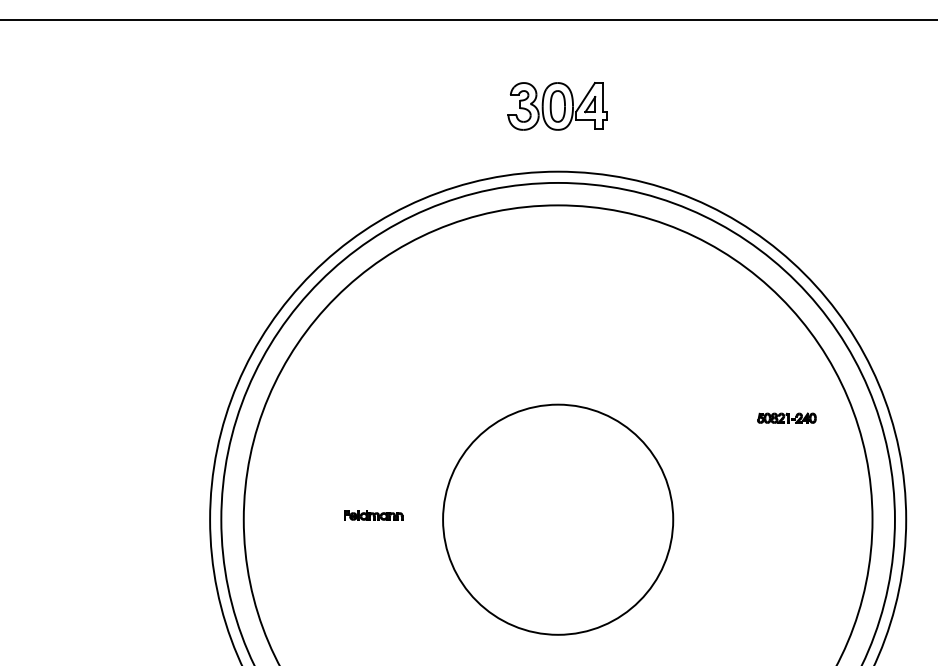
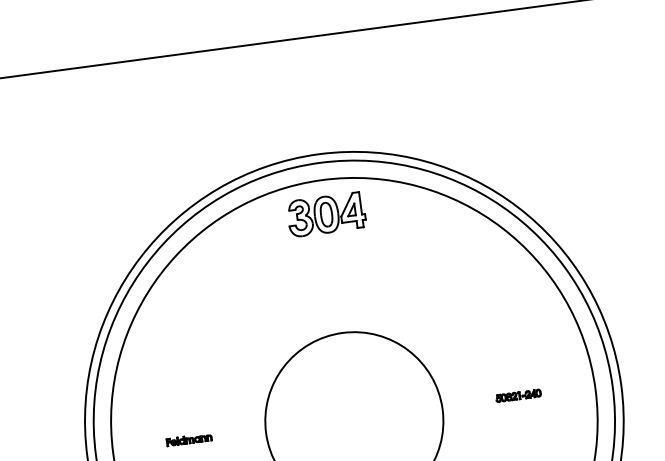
part: (557, 106) -> (326, 214), moved
part: (786, 417) -> (518, 395), moved
part: (373, 515) -> (189, 439), moved

